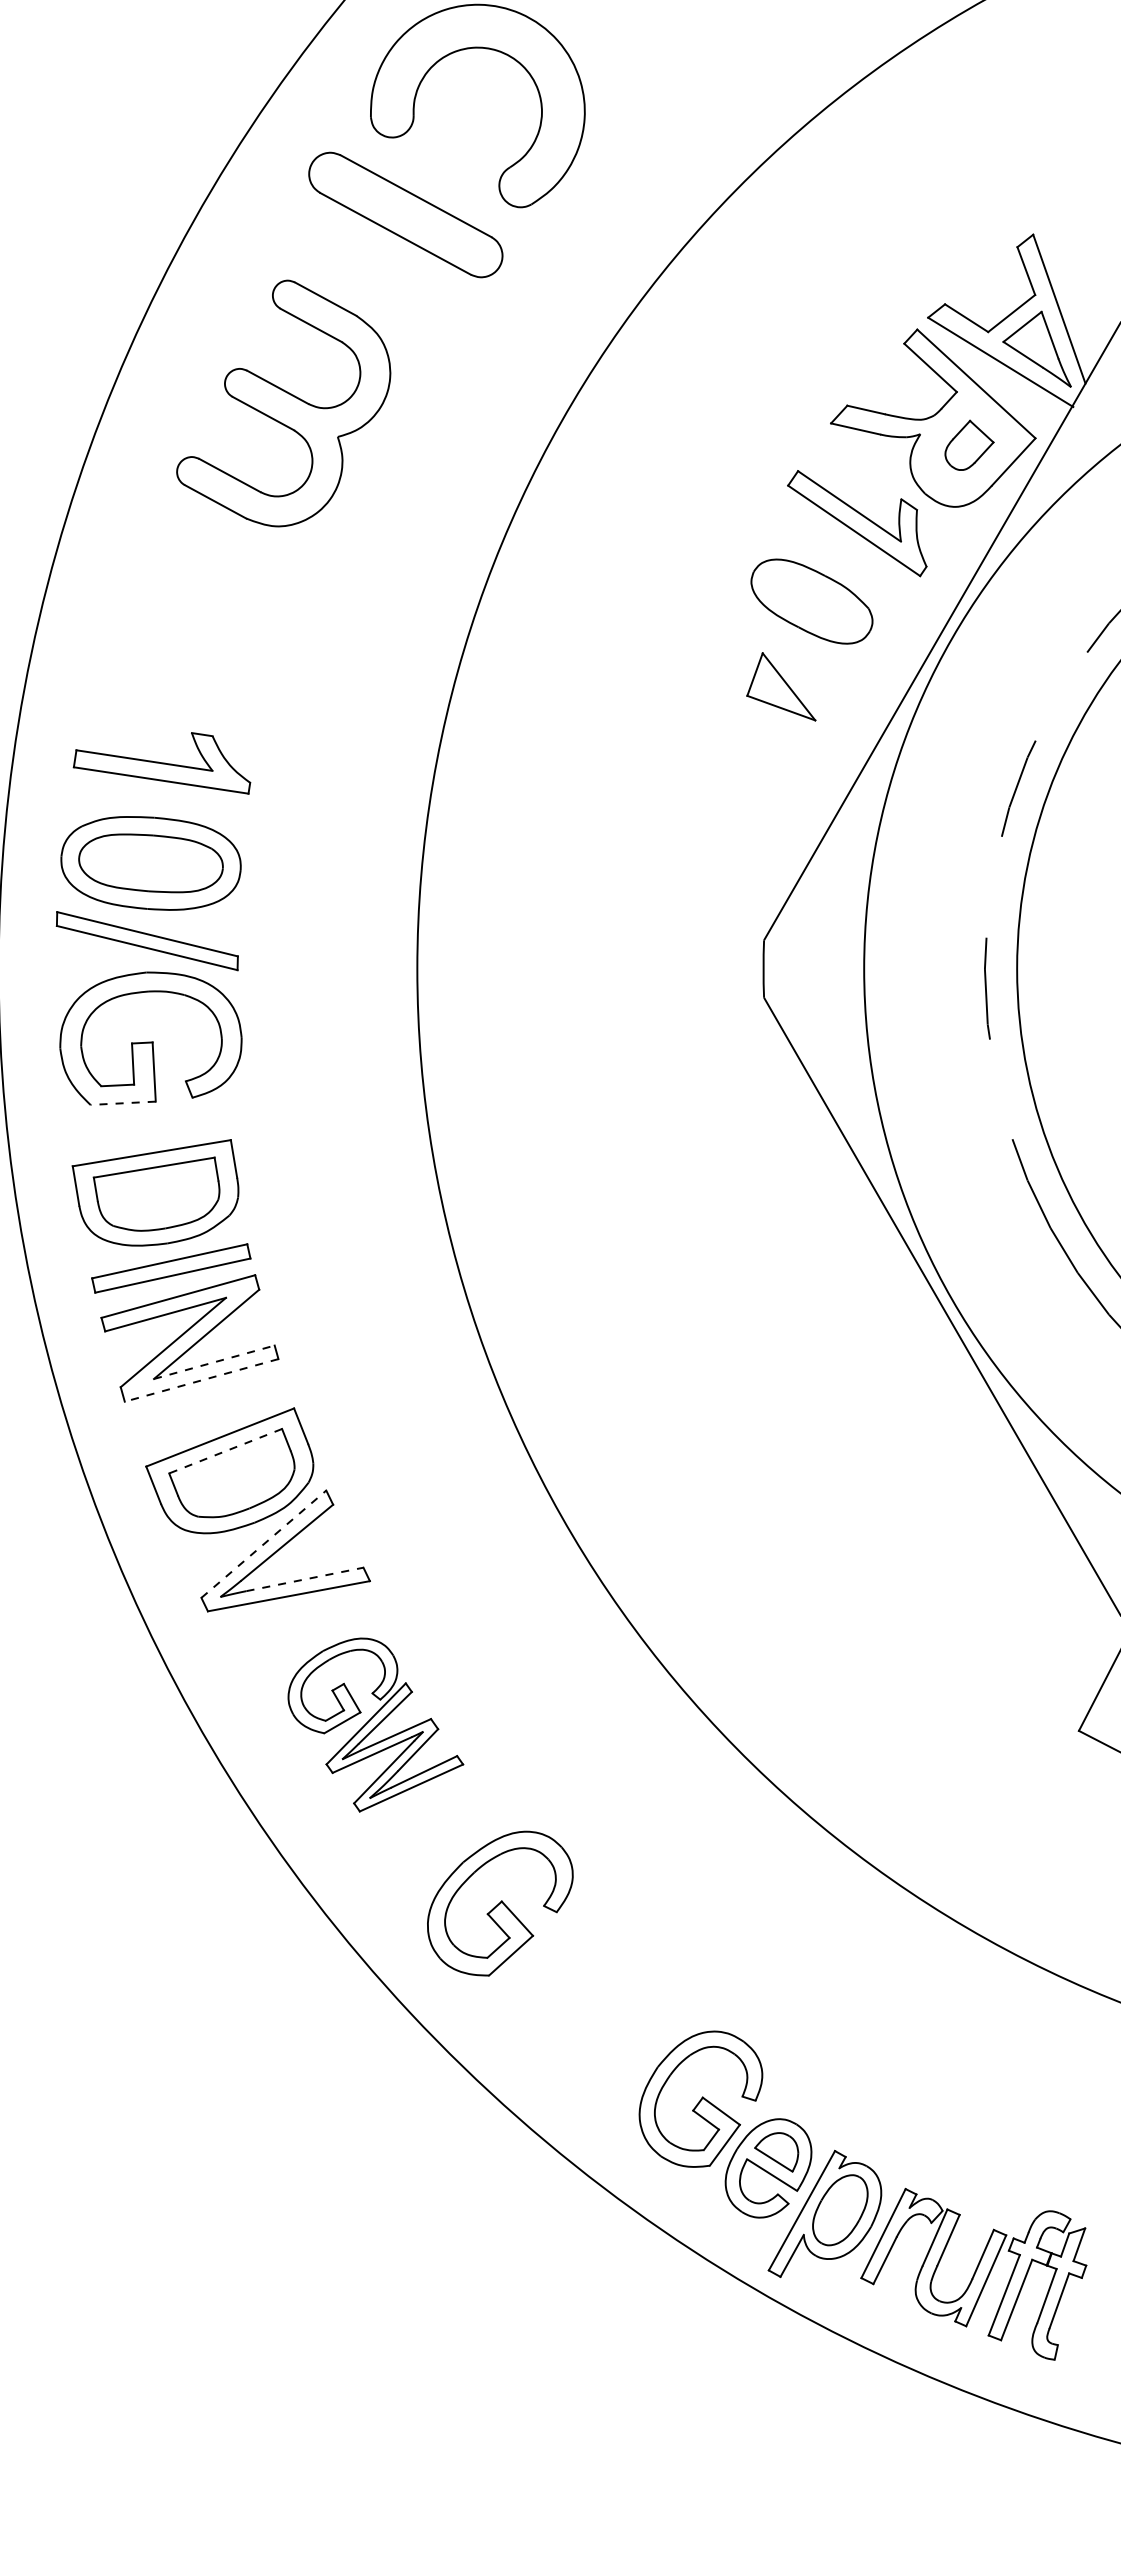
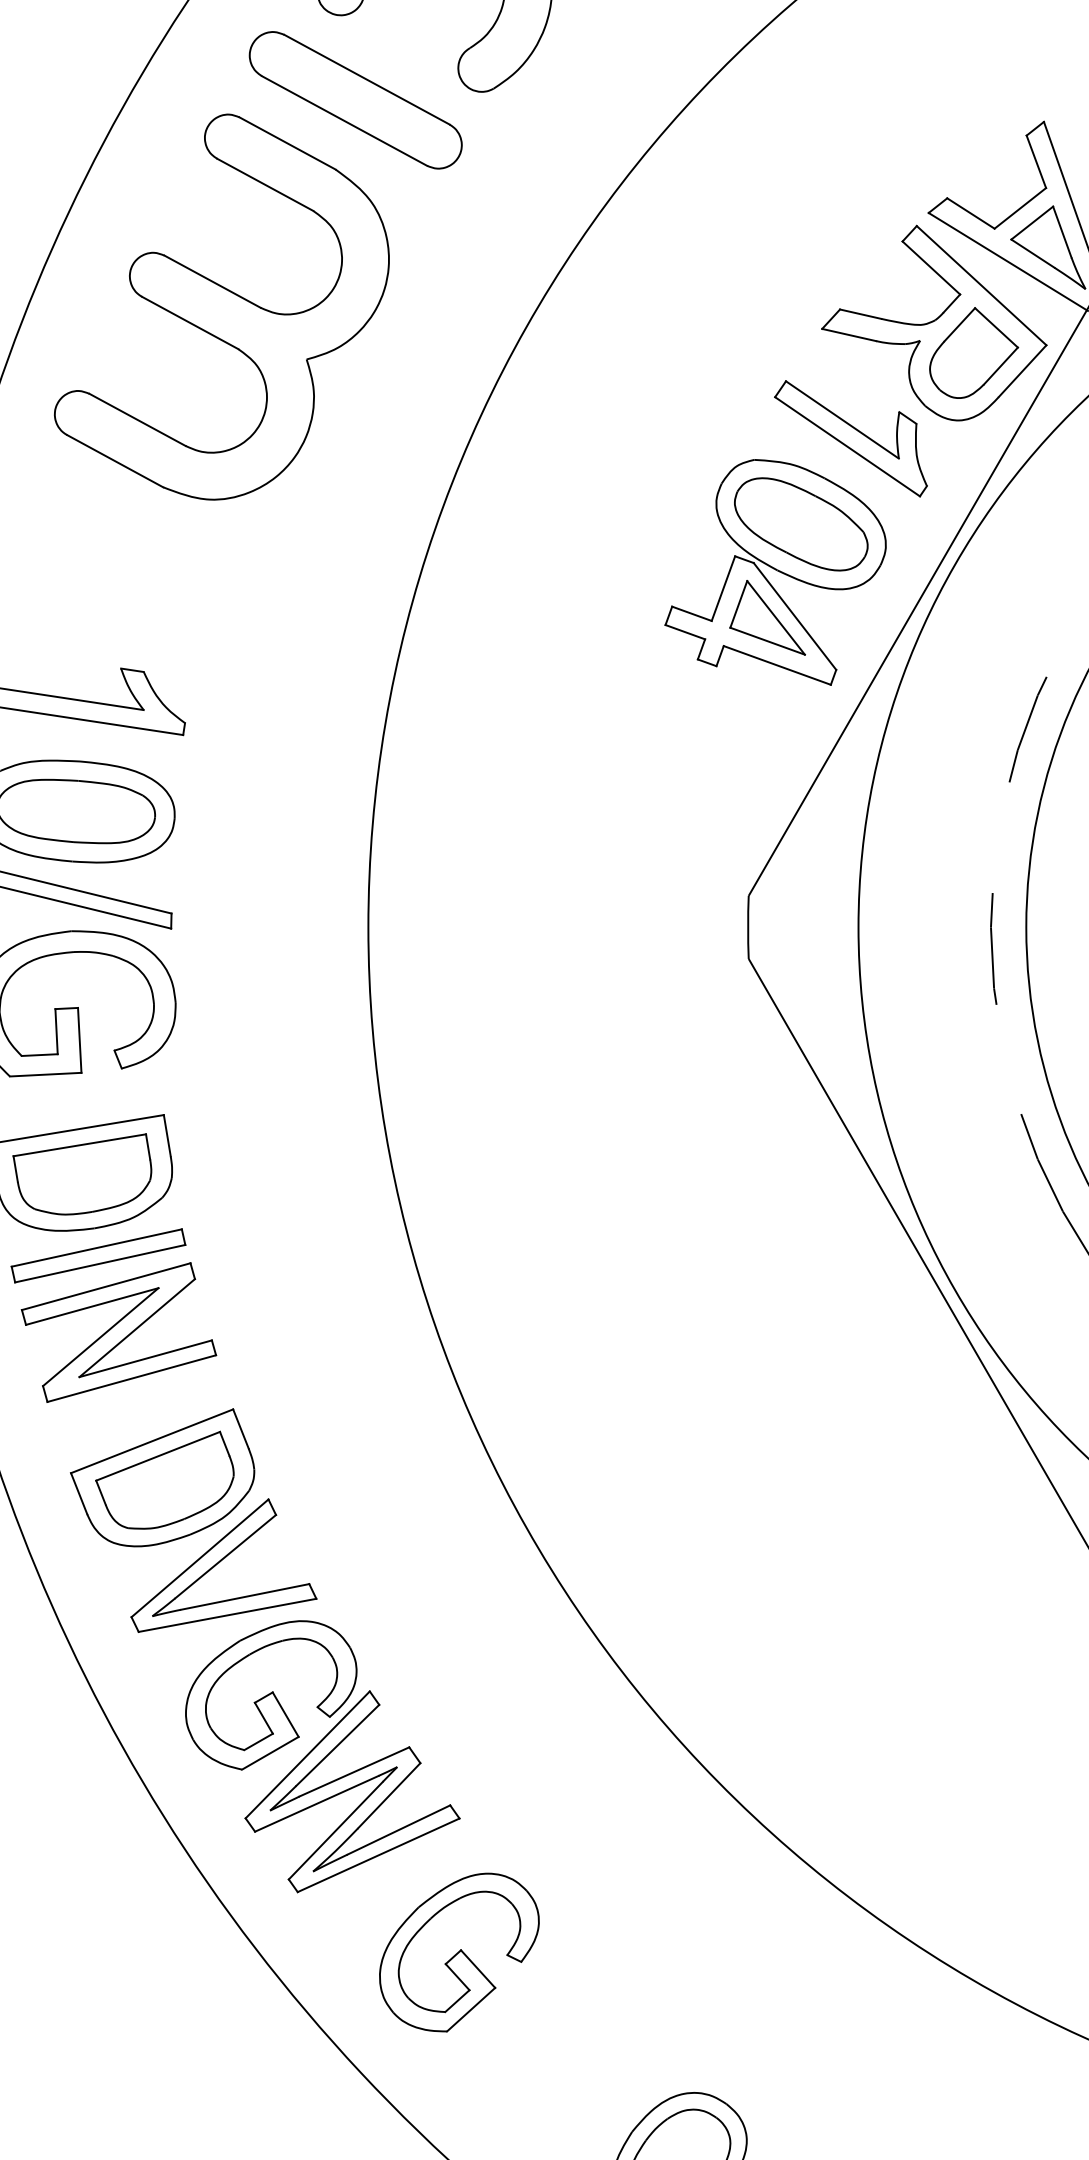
part: (283, 403) -> (221, 307), size x1.43
part: (969, 445) -> (974, 353), size x1.67
part: (788, 645) -> (775, 572), added
line: (123, 1103) -> (46, 1074), dashed -> solid
line: (214, 1362) -> (145, 1358), dashed -> solid
line: (201, 1380) -> (131, 1378), dashed -> solid
line: (225, 1451) -> (157, 1456), dashed -> solid
line: (264, 1543) -> (200, 1557), dashed -> solid
line: (305, 1579) -> (245, 1597), dashed -> solid
part: (375, 1724) -> (322, 1756), size x1.43

